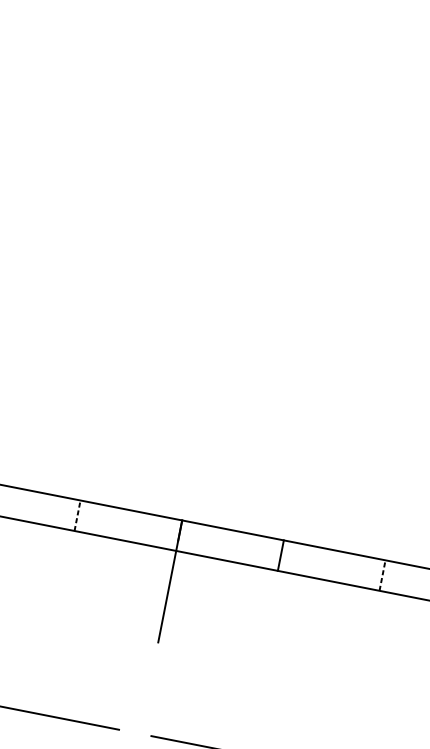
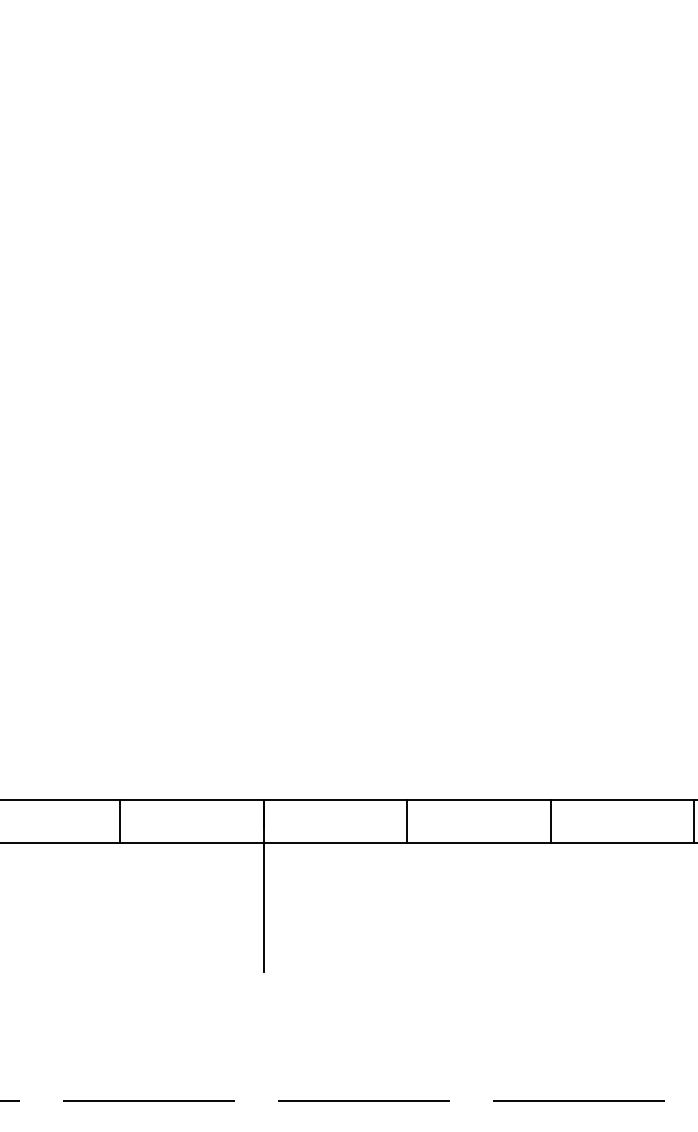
line: (77, 516) -> (120, 821), dashed -> solid
line: (382, 575) -> (550, 821), dashed -> solid

